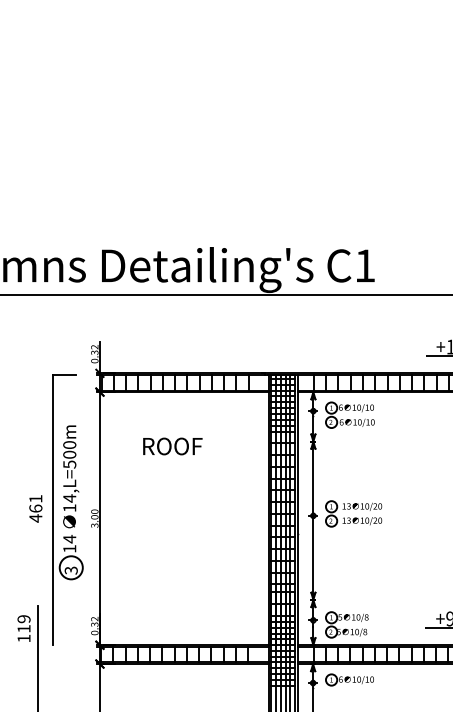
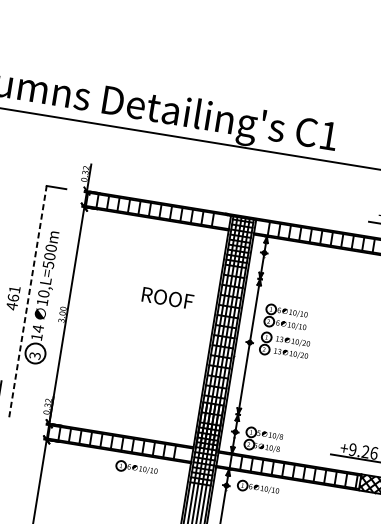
part: (349, 414) -> (285, 317), moved
text: (172, 446) -> (167, 298), moved
text: (69, 498) -> (43, 293), 14,L=500m -> 10,L=500m
line: (53, 509) -> (28, 301), solid -> dashed
part: (207, 679) -> (136, 467), added

